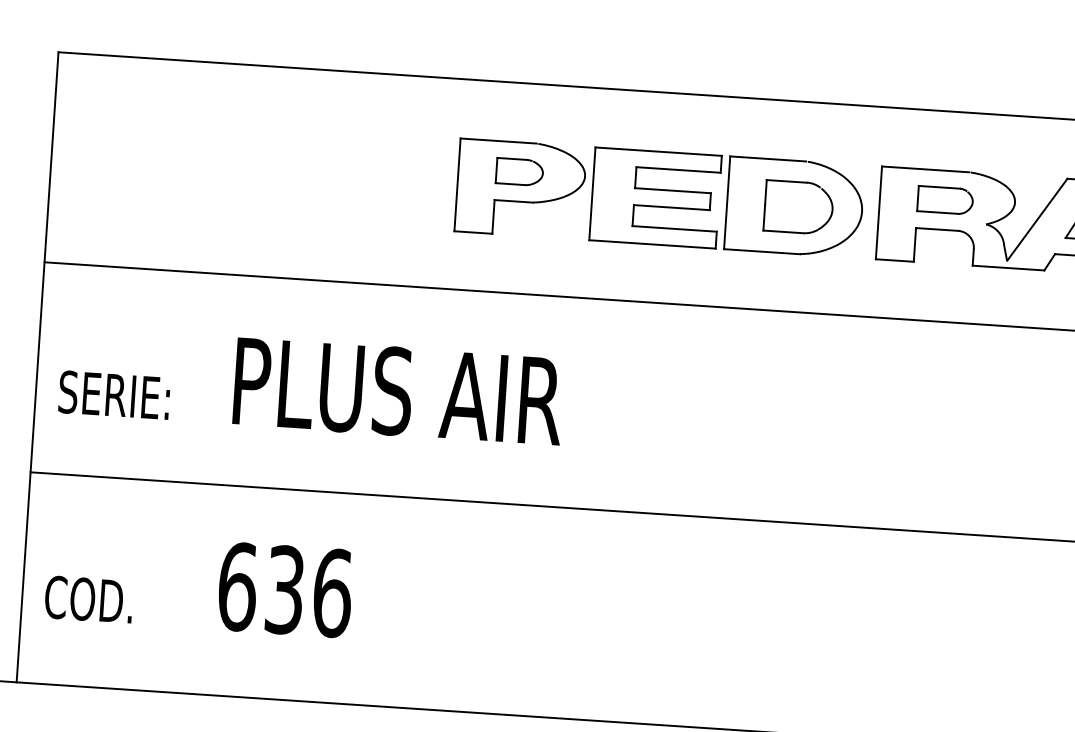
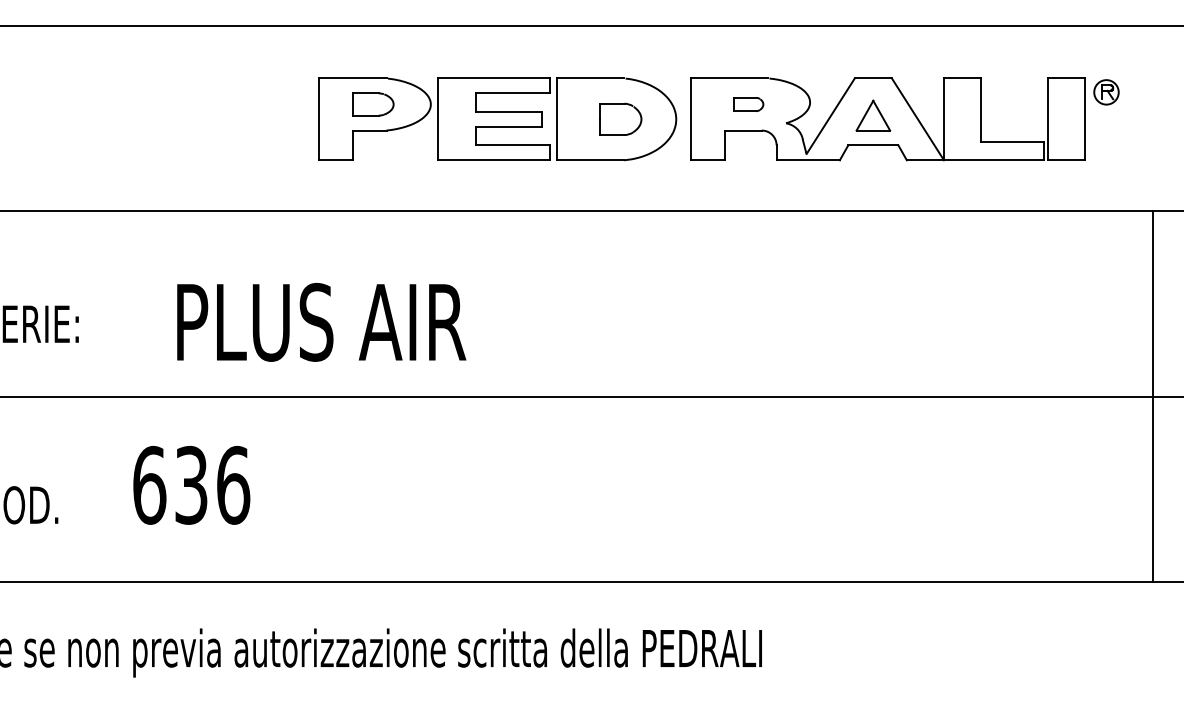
part: (945, 200) -> (748, 104), size x0.6
part: (798, 207) -> (620, 119), size x0.7
text: (398, 390) -> (321, 321), moved

